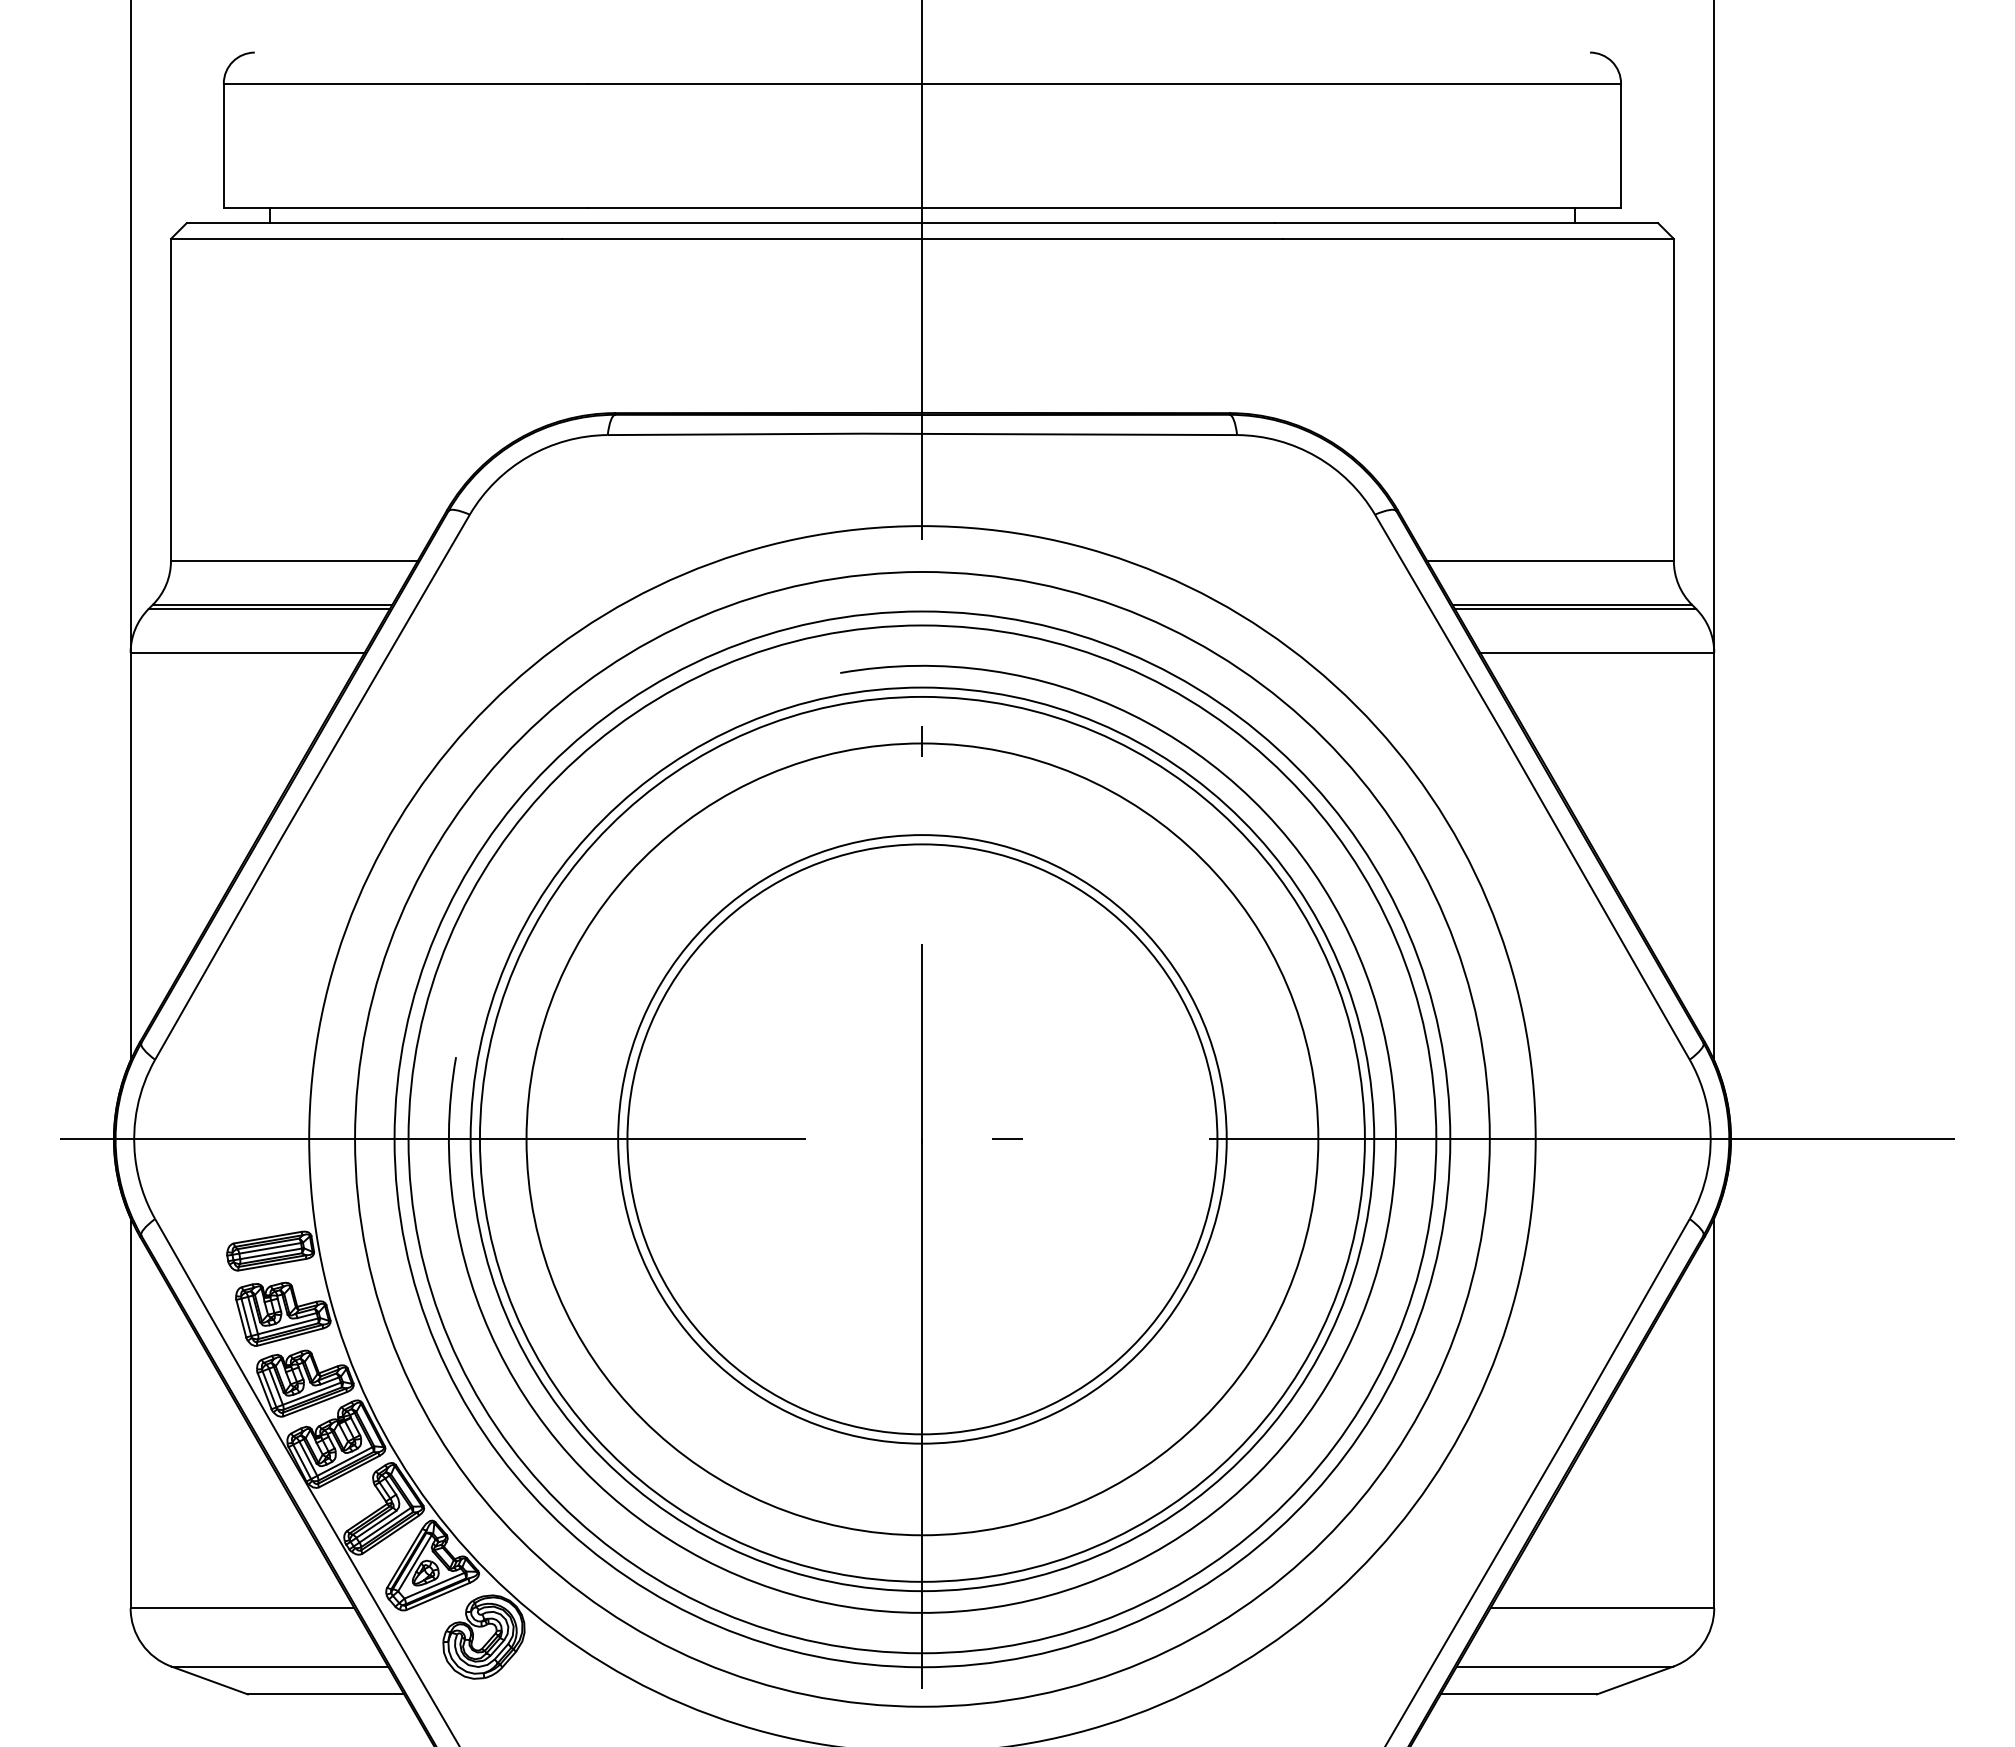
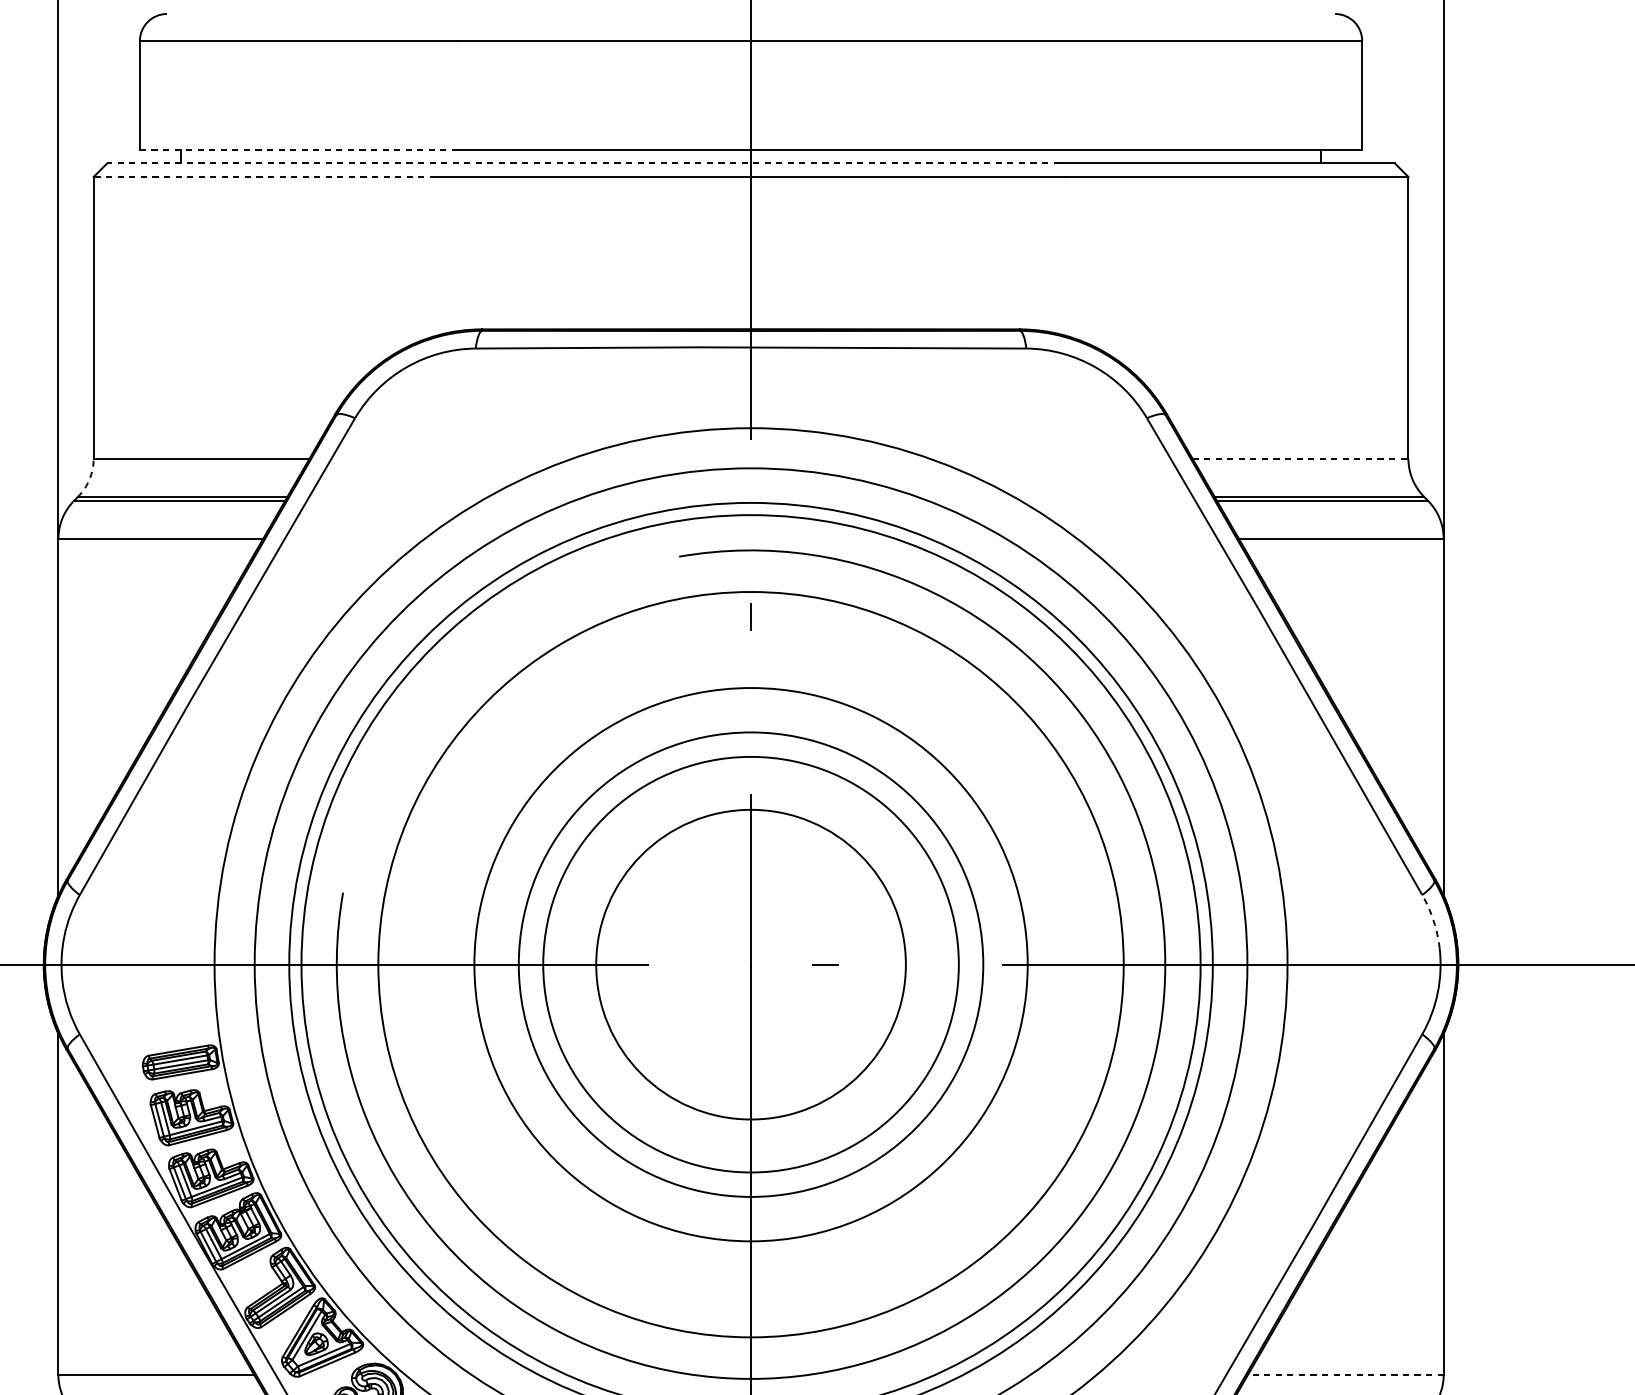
line: (405, 207) -> (298, 149), solid -> dashed
line: (730, 223) -> (583, 163), solid -> dashed
line: (366, 238) -> (264, 176), solid -> dashed
line: (1551, 560) -> (1301, 458), solid -> dashed
arc: (166, 584) -> (89, 479), solid -> dashed
arc: (1702, 1089) -> (1433, 921), solid -> dashed
circle: (921, 1138) -> (750, 963), size x0.6
circle: (922, 1139) -> (751, 964), size x0.6
circle: (922, 1139) -> (751, 964), size x0.6
circle: (922, 1139) -> (751, 964), size x0.7
circle: (922, 1139) -> (751, 964), size x1.4
line: (1602, 1608) -> (1345, 1375), solid -> dashed

